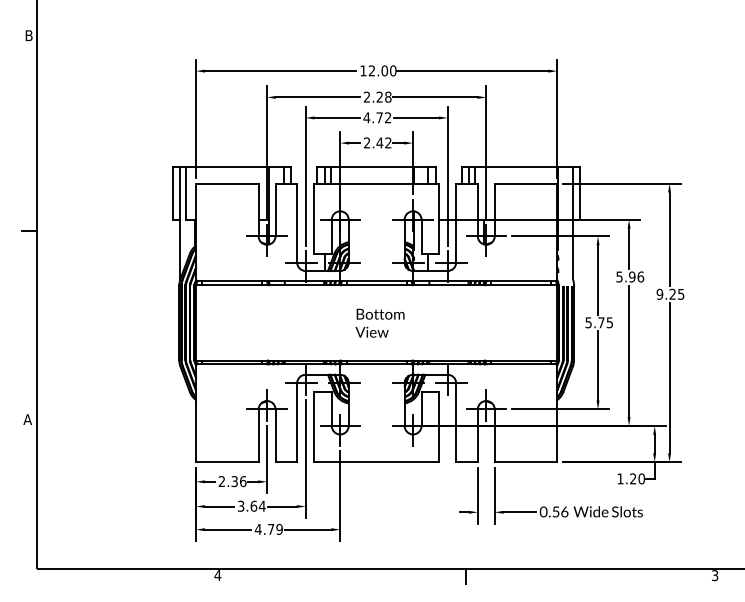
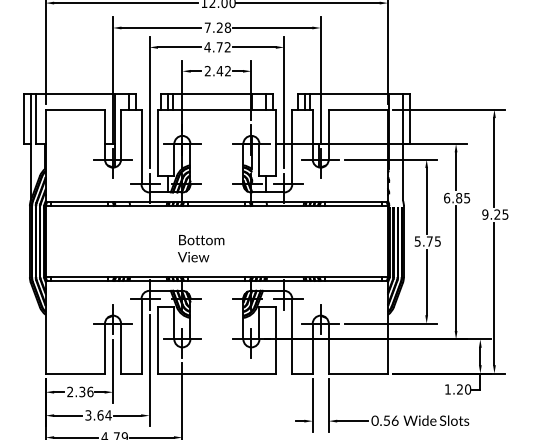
text: (366, 96) -> (207, 27), 2.28 -> 7.28
text: (630, 276) -> (457, 197), 5.96 -> 6.85
text: (379, 322) -> (200, 247), moved

